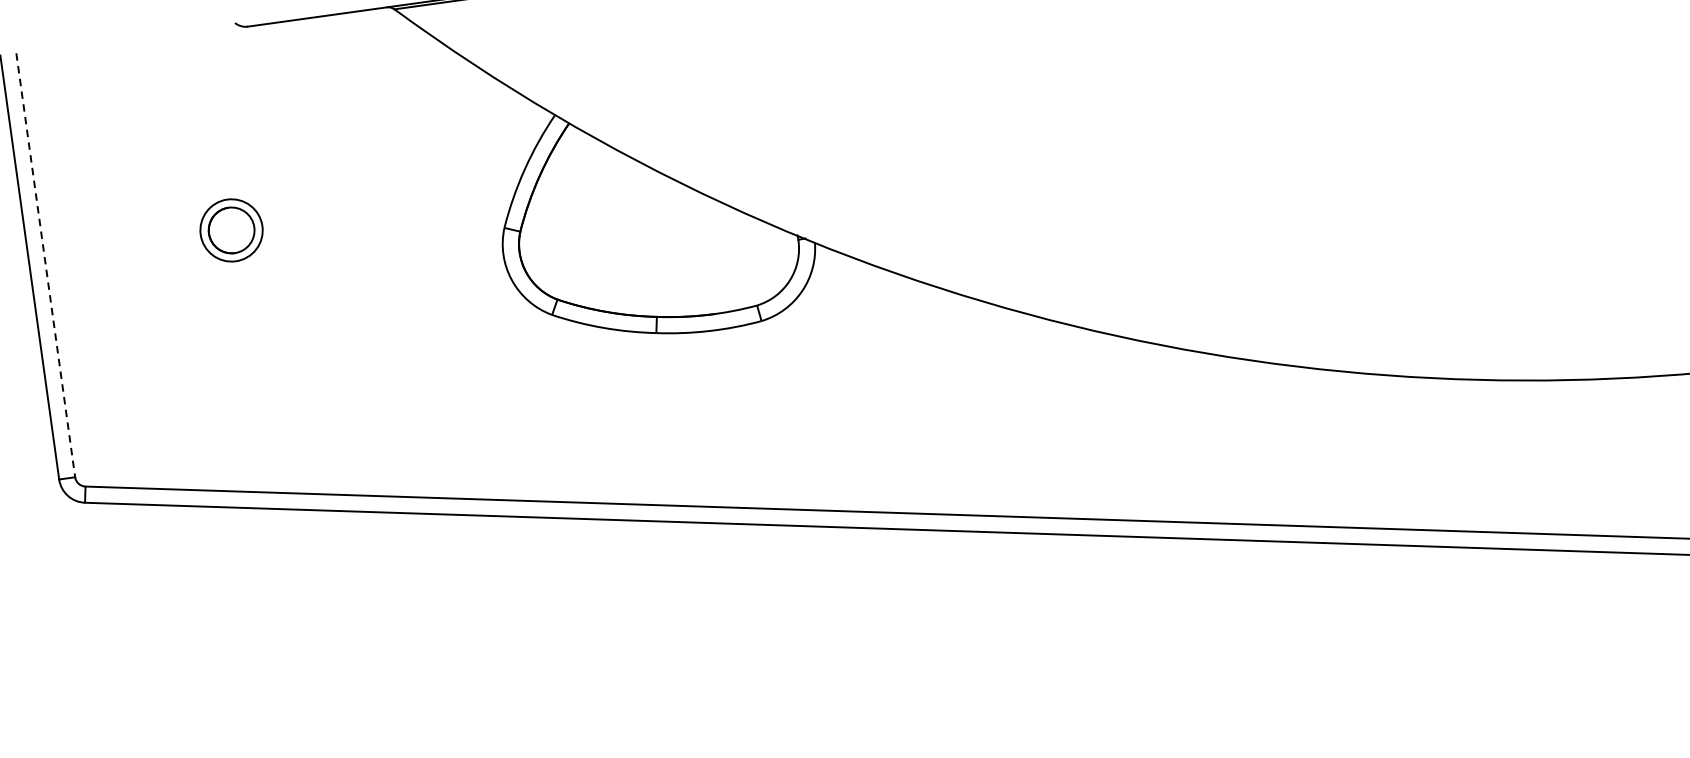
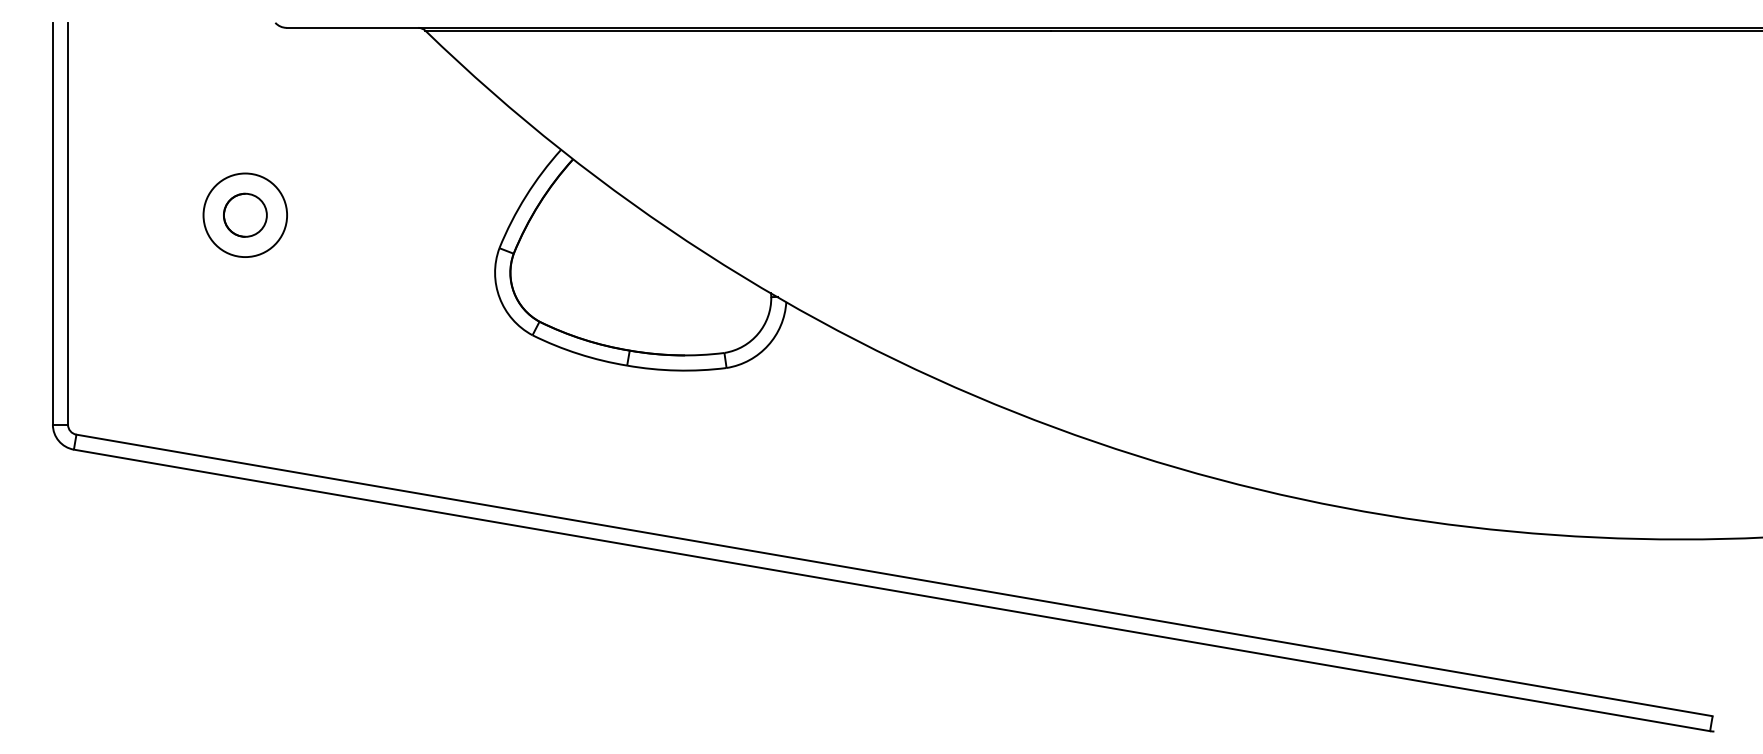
circle: (231, 230) -> (245, 215), size x1.43
line: (46, 264) -> (68, 223), dashed -> solid

